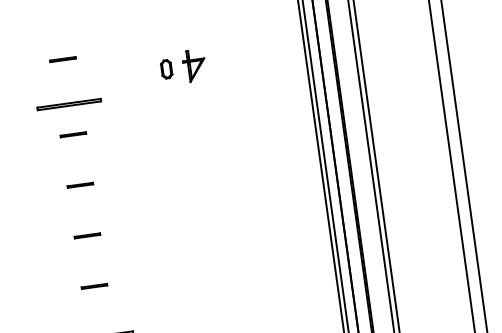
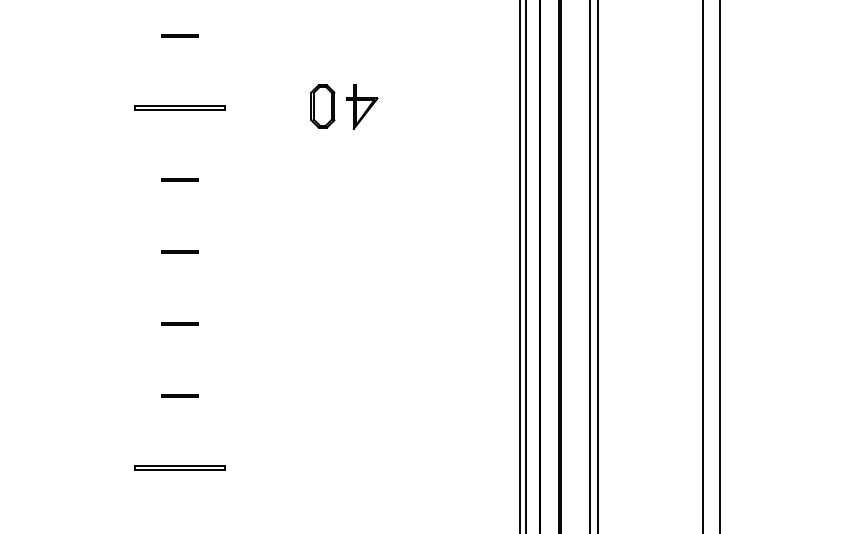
line: (62, 59) -> (179, 35), moved
part: (166, 69) -> (322, 106), size x1.67
part: (68, 104) -> (179, 107), moved

